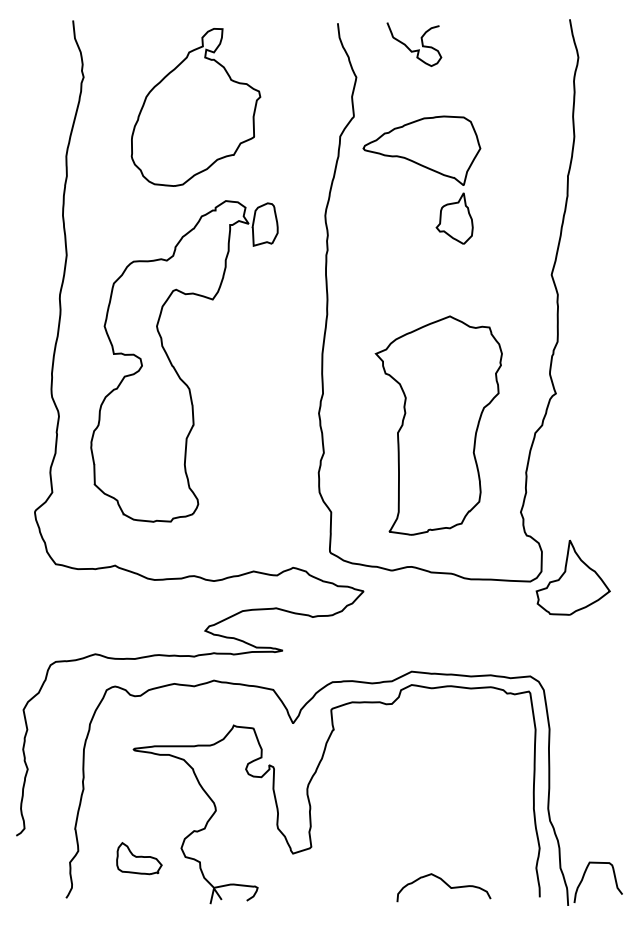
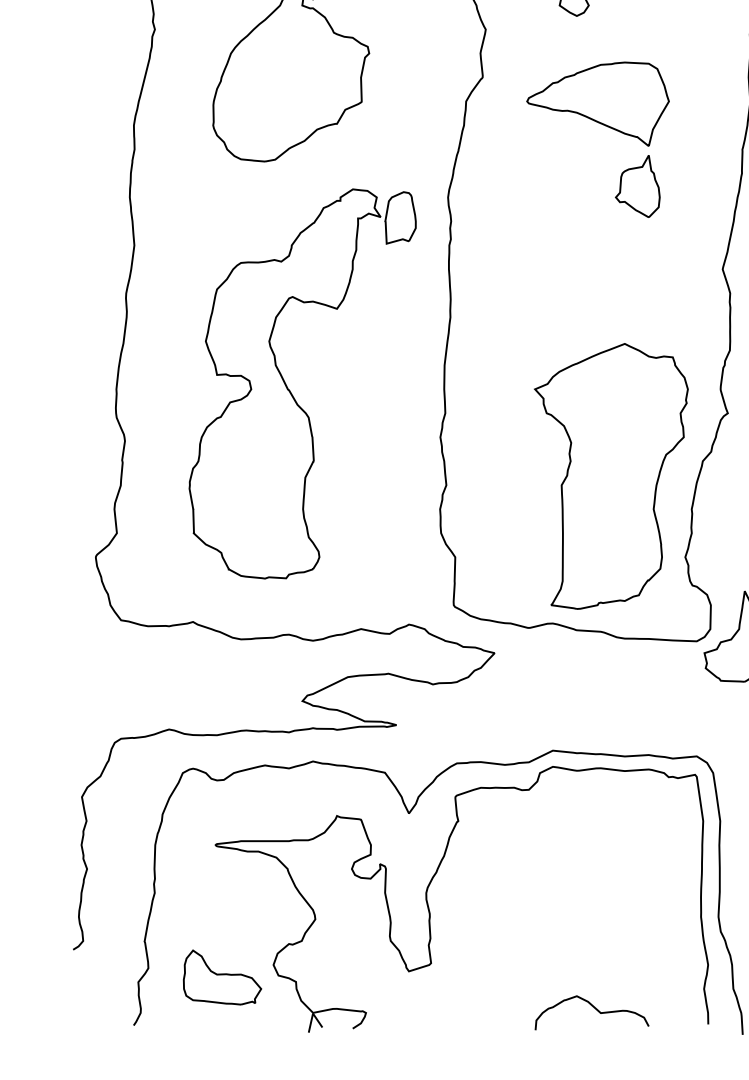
part: (425, 168) -> (602, 125), moved
part: (174, 366) -> (290, 390), moved
part: (438, 425) -> (610, 476), moved
part: (139, 858) -> (222, 977), size x1.43

